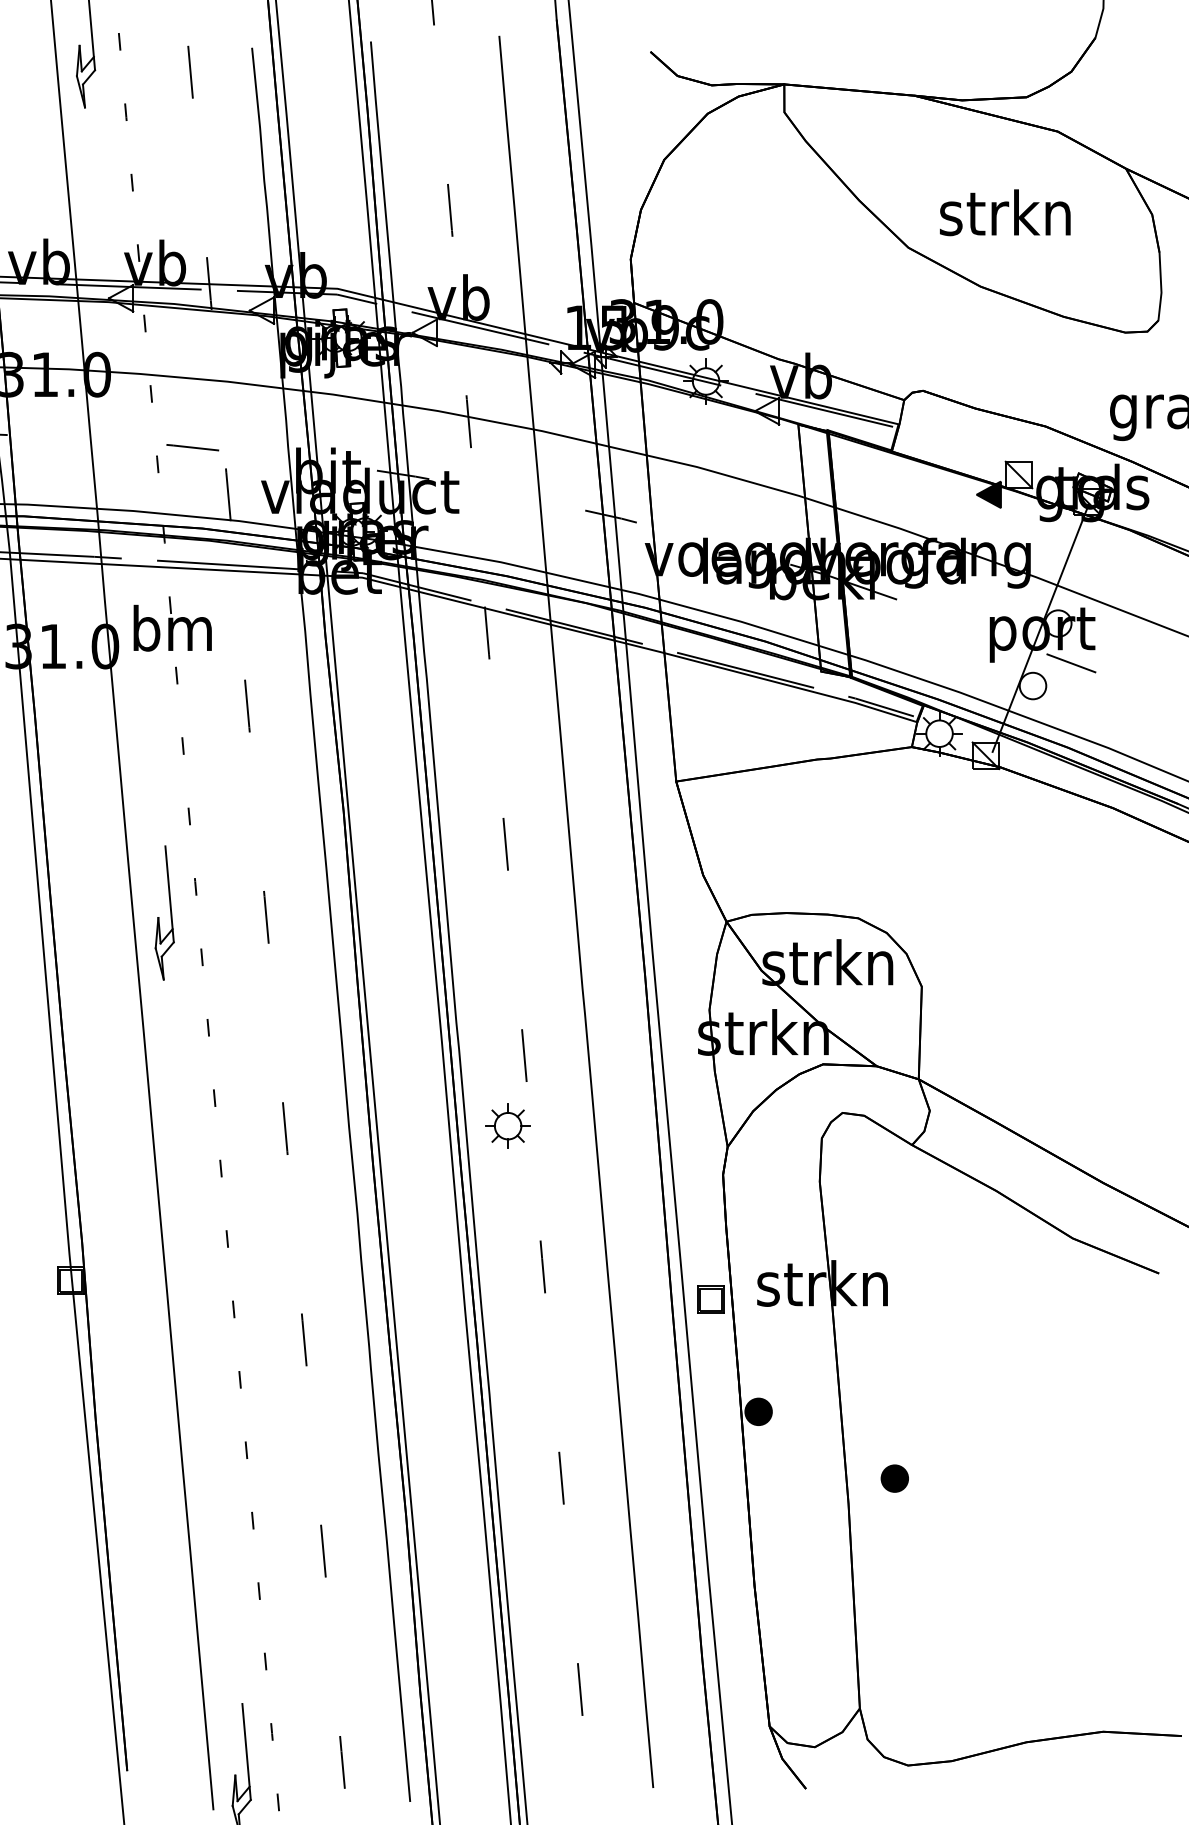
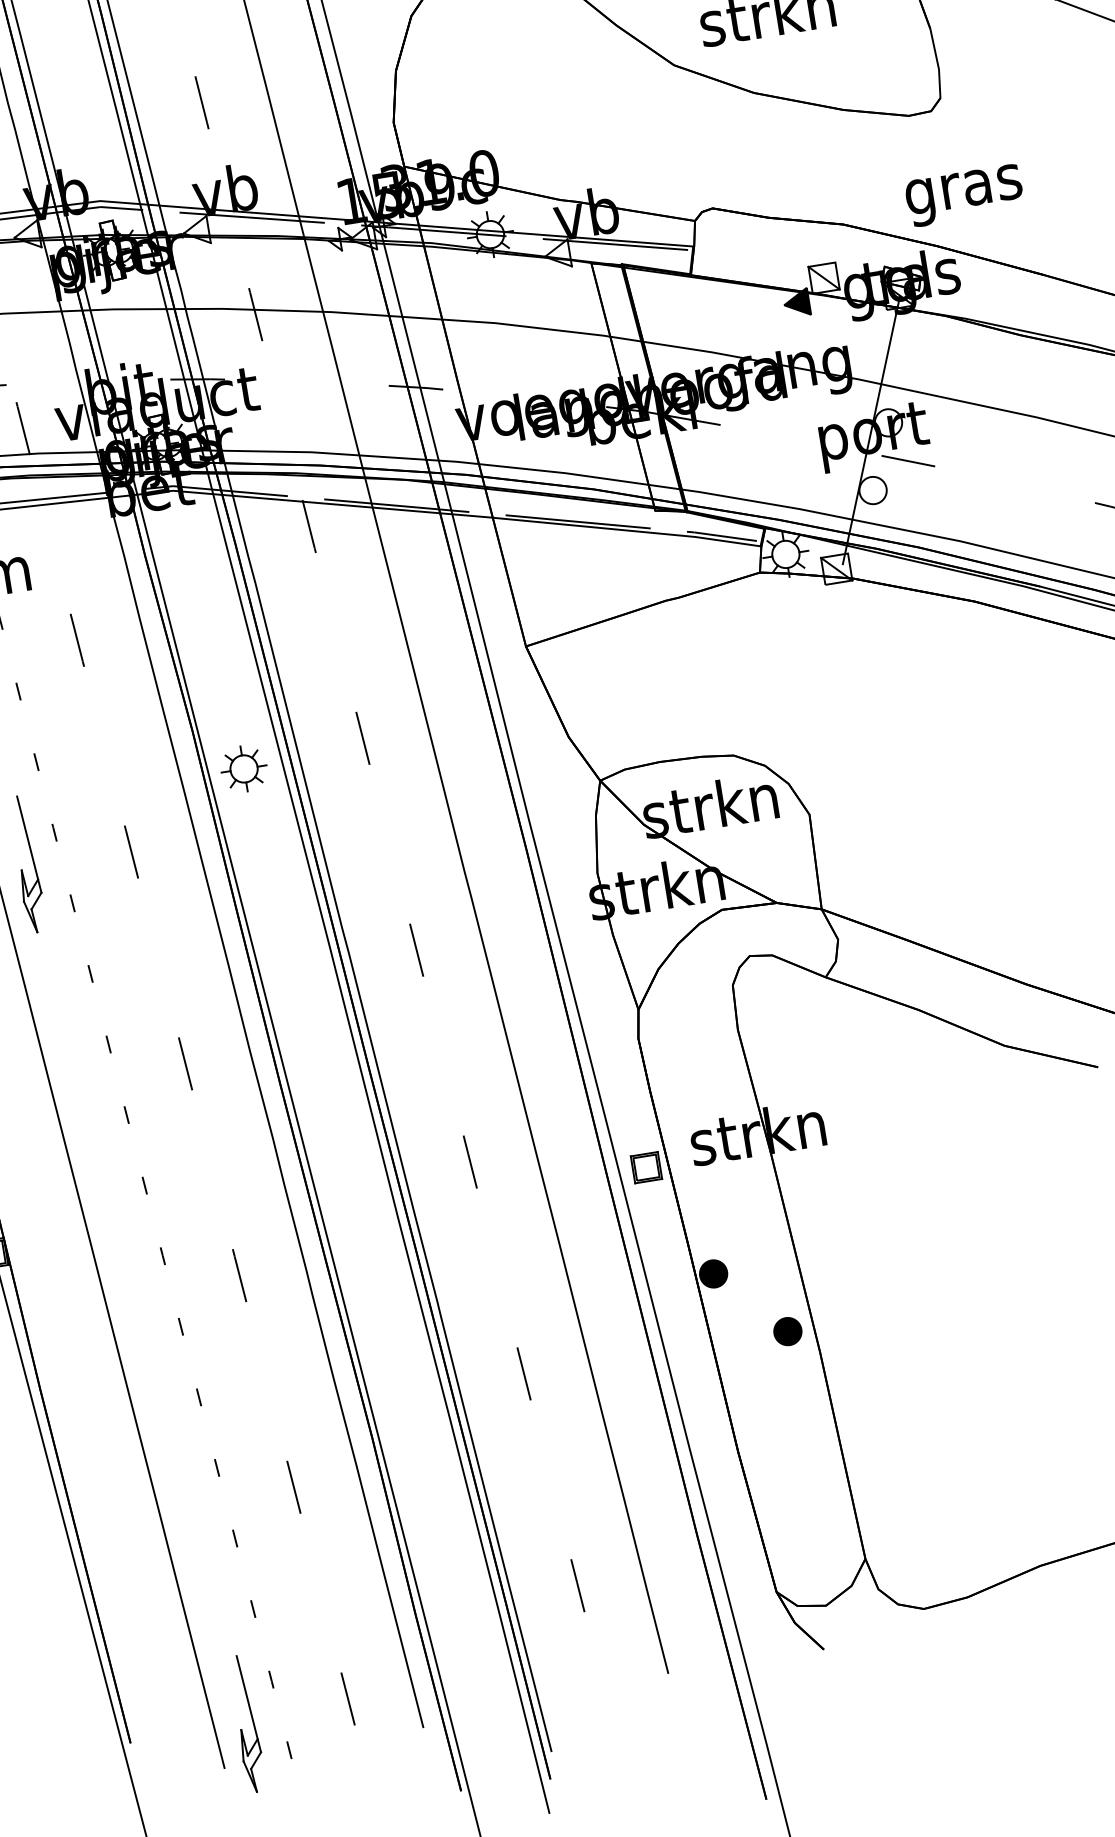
part: (507, 1125) -> (243, 768), moved
part: (894, 1478) -> (787, 1331), moved

